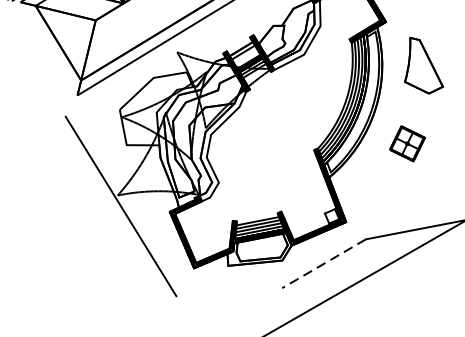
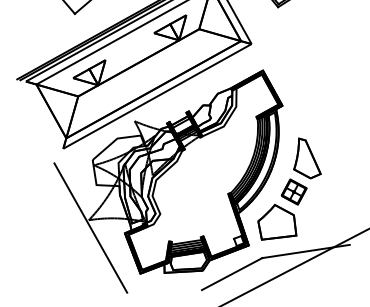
part: (423, 65) -> (307, 158), moved
part: (385, 186) -> (277, 221), added
line: (323, 264) -> (231, 274), dashed -> solid

